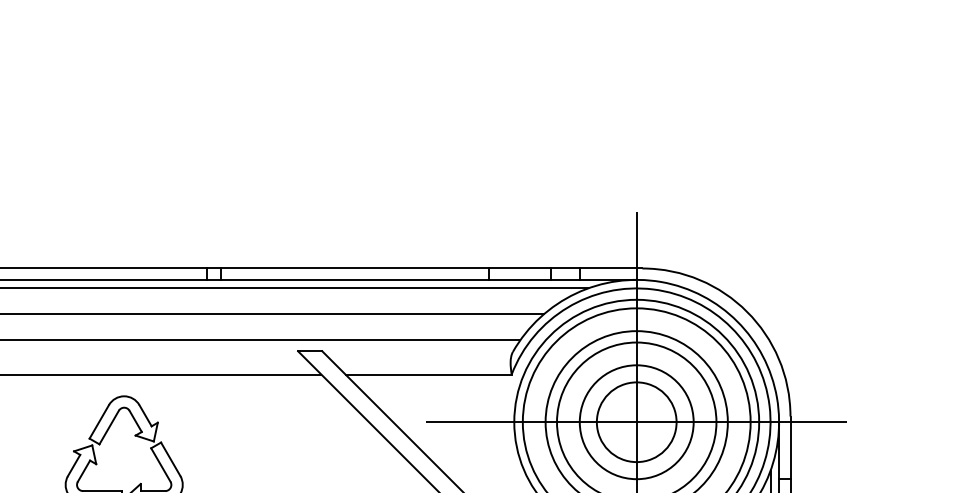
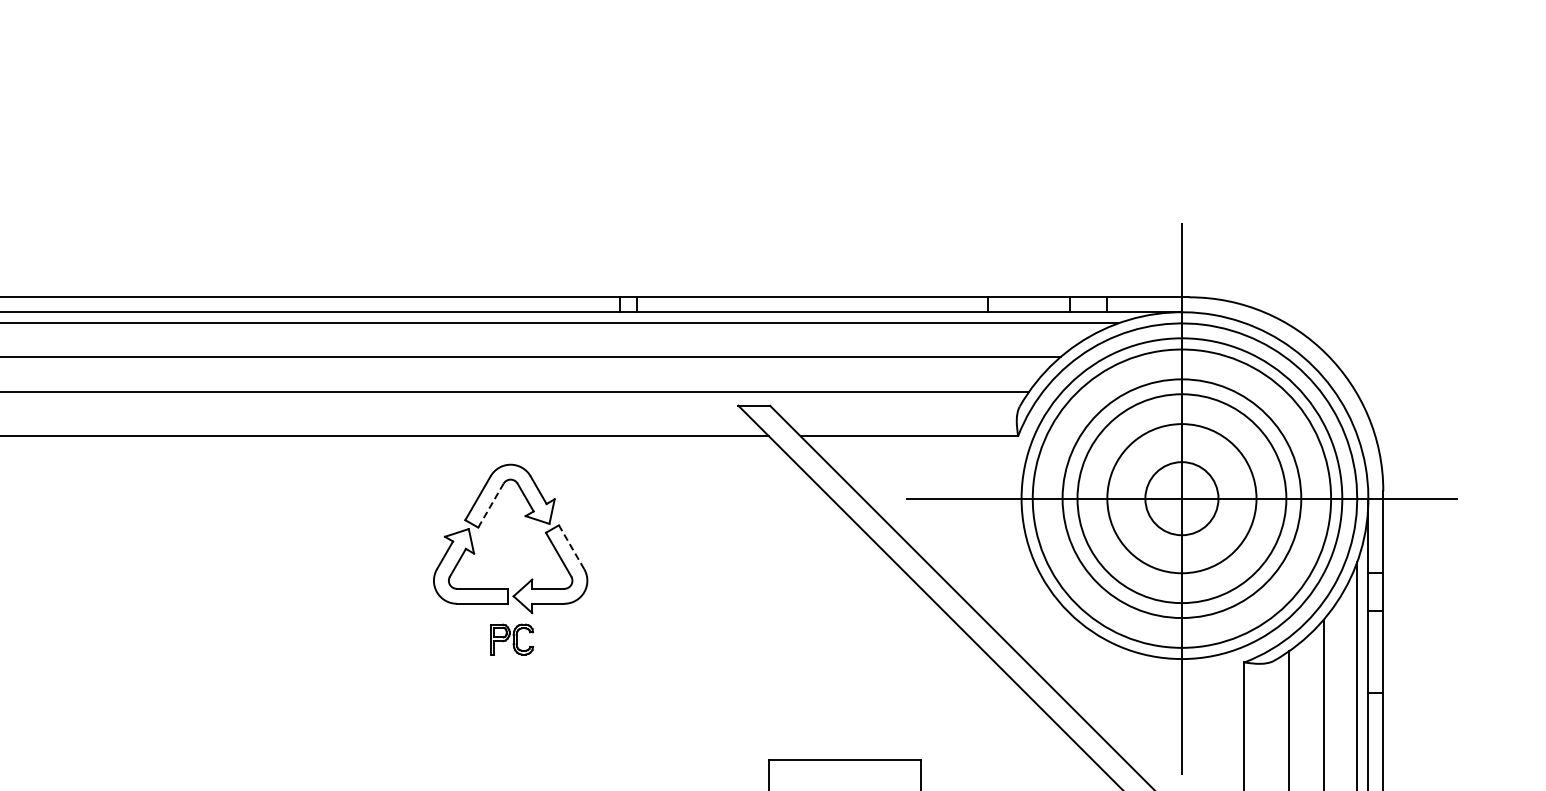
circle: (636, 422) -> (1181, 498), size x0.7
line: (109, 427) -> (491, 505), solid -> dashed
line: (170, 458) -> (571, 546), solid -> dashed

